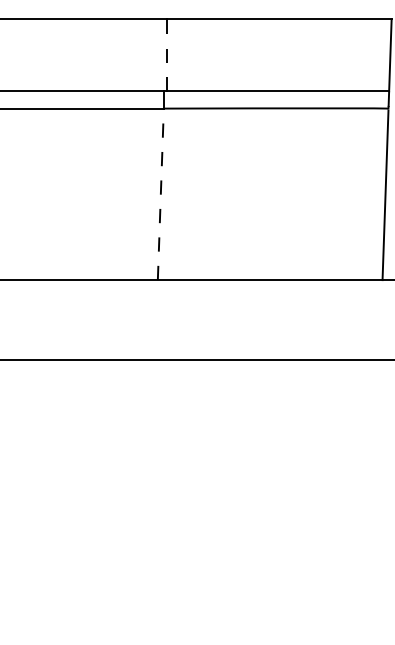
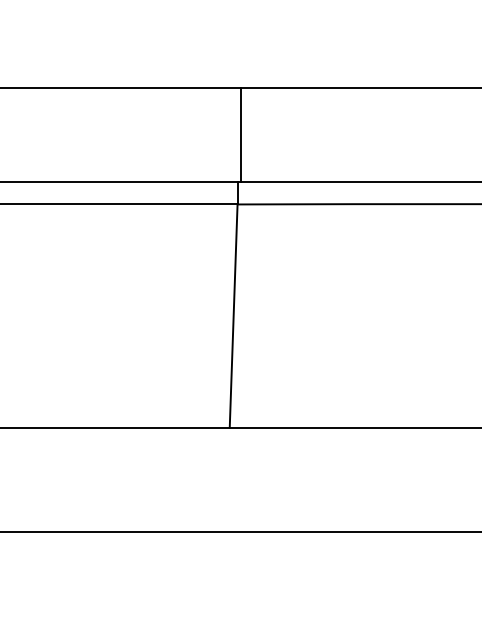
line: (166, 55) -> (241, 135), dashed -> solid
line: (160, 194) -> (233, 316), dashed -> solid

